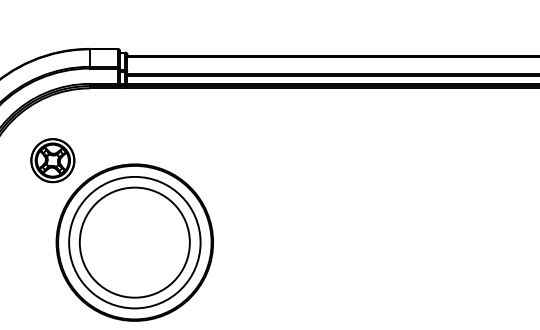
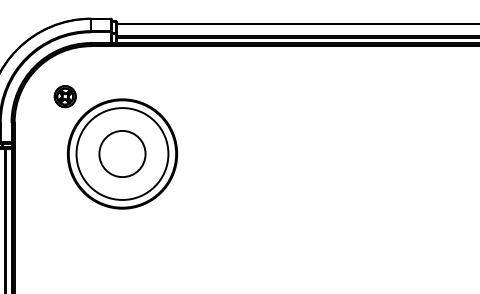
part: (53, 160) -> (65, 96), size x0.7
circle: (134, 241) -> (122, 153), size x0.6

